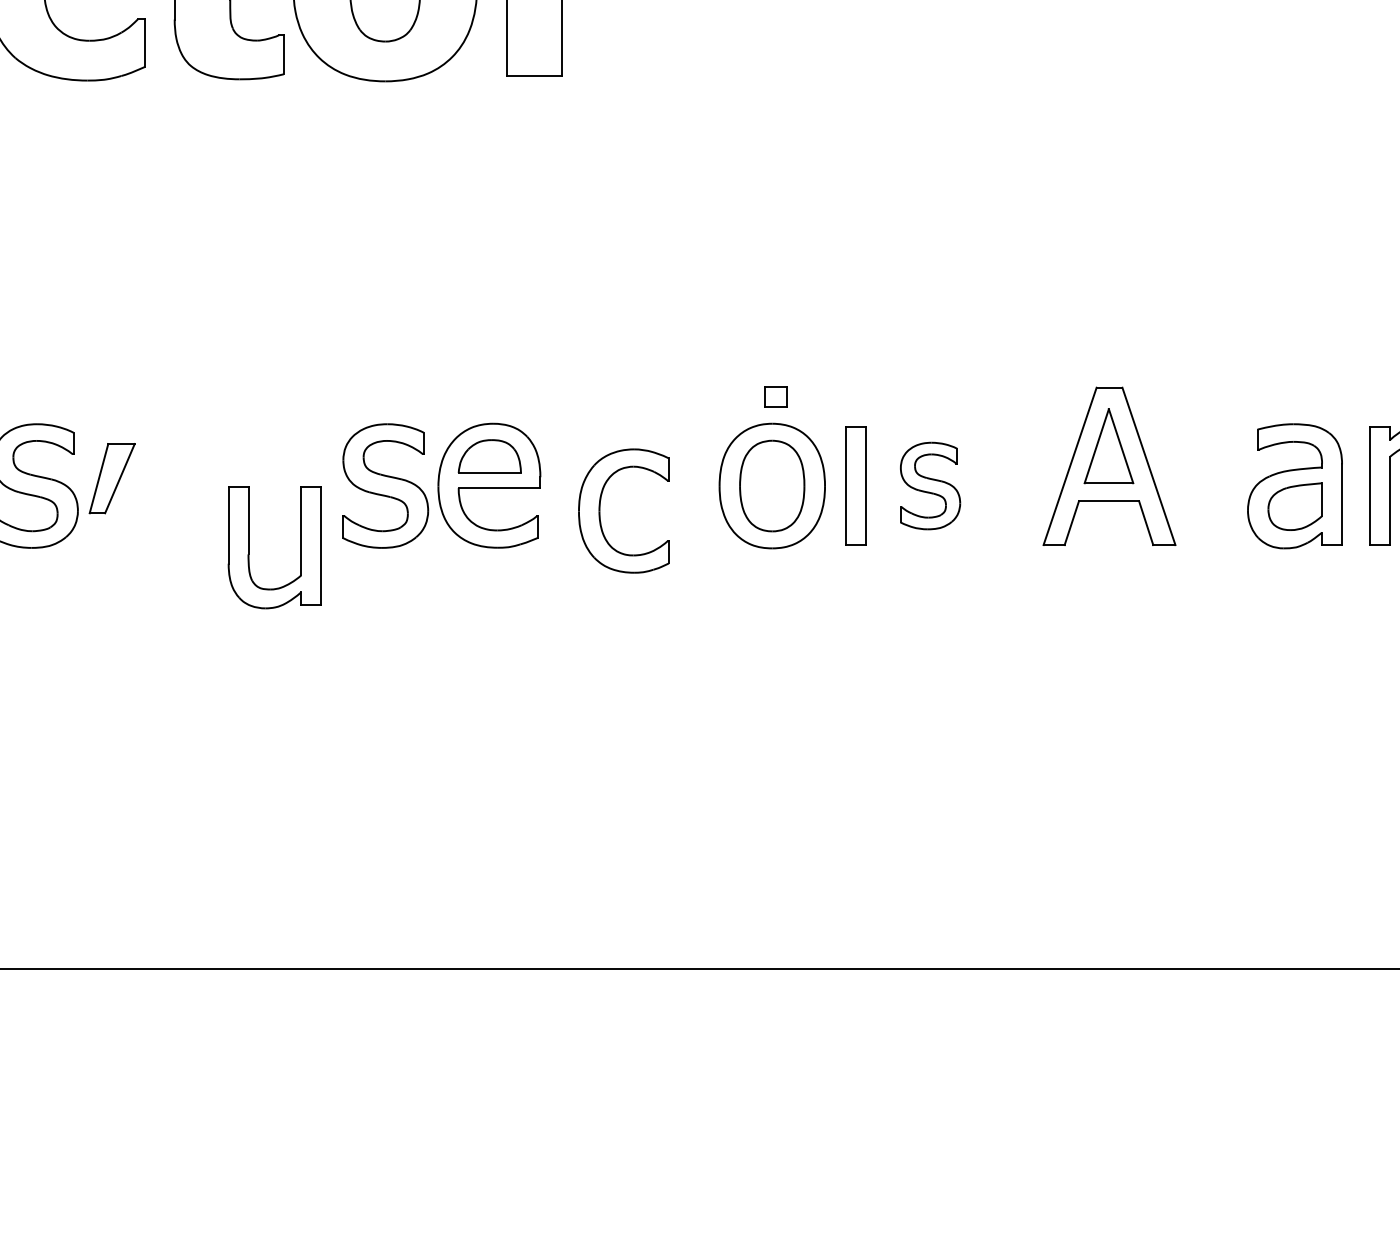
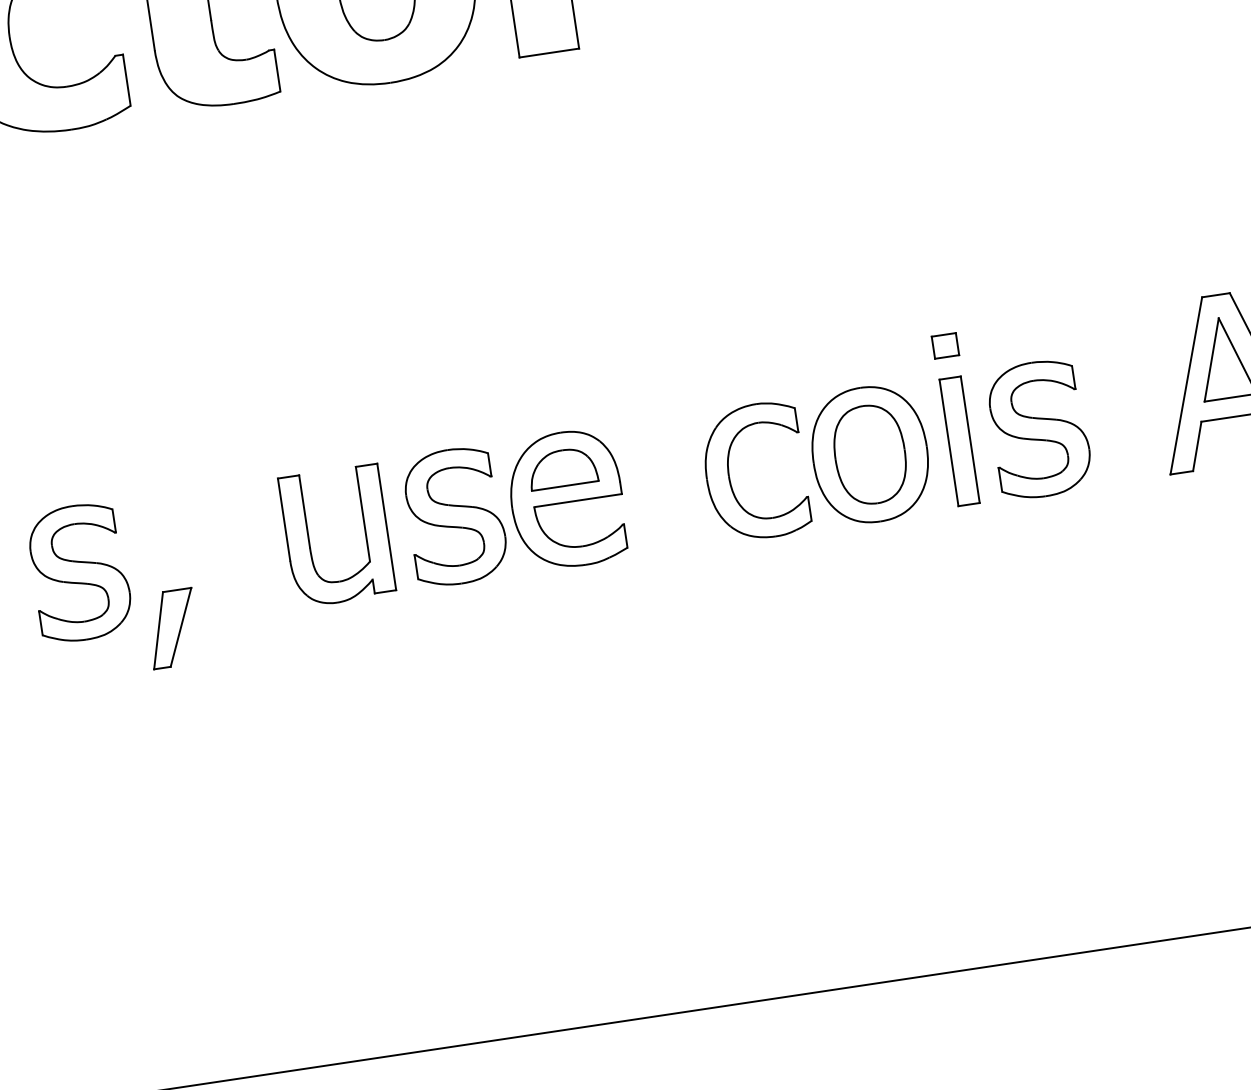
part: (775, 396) -> (945, 345), moved
part: (111, 478) -> (171, 628), moved
part: (930, 485) -> (1039, 428), size x1.43
part: (600, 510) -> (729, 475), moved
part: (249, 547) -> (309, 539), moved

